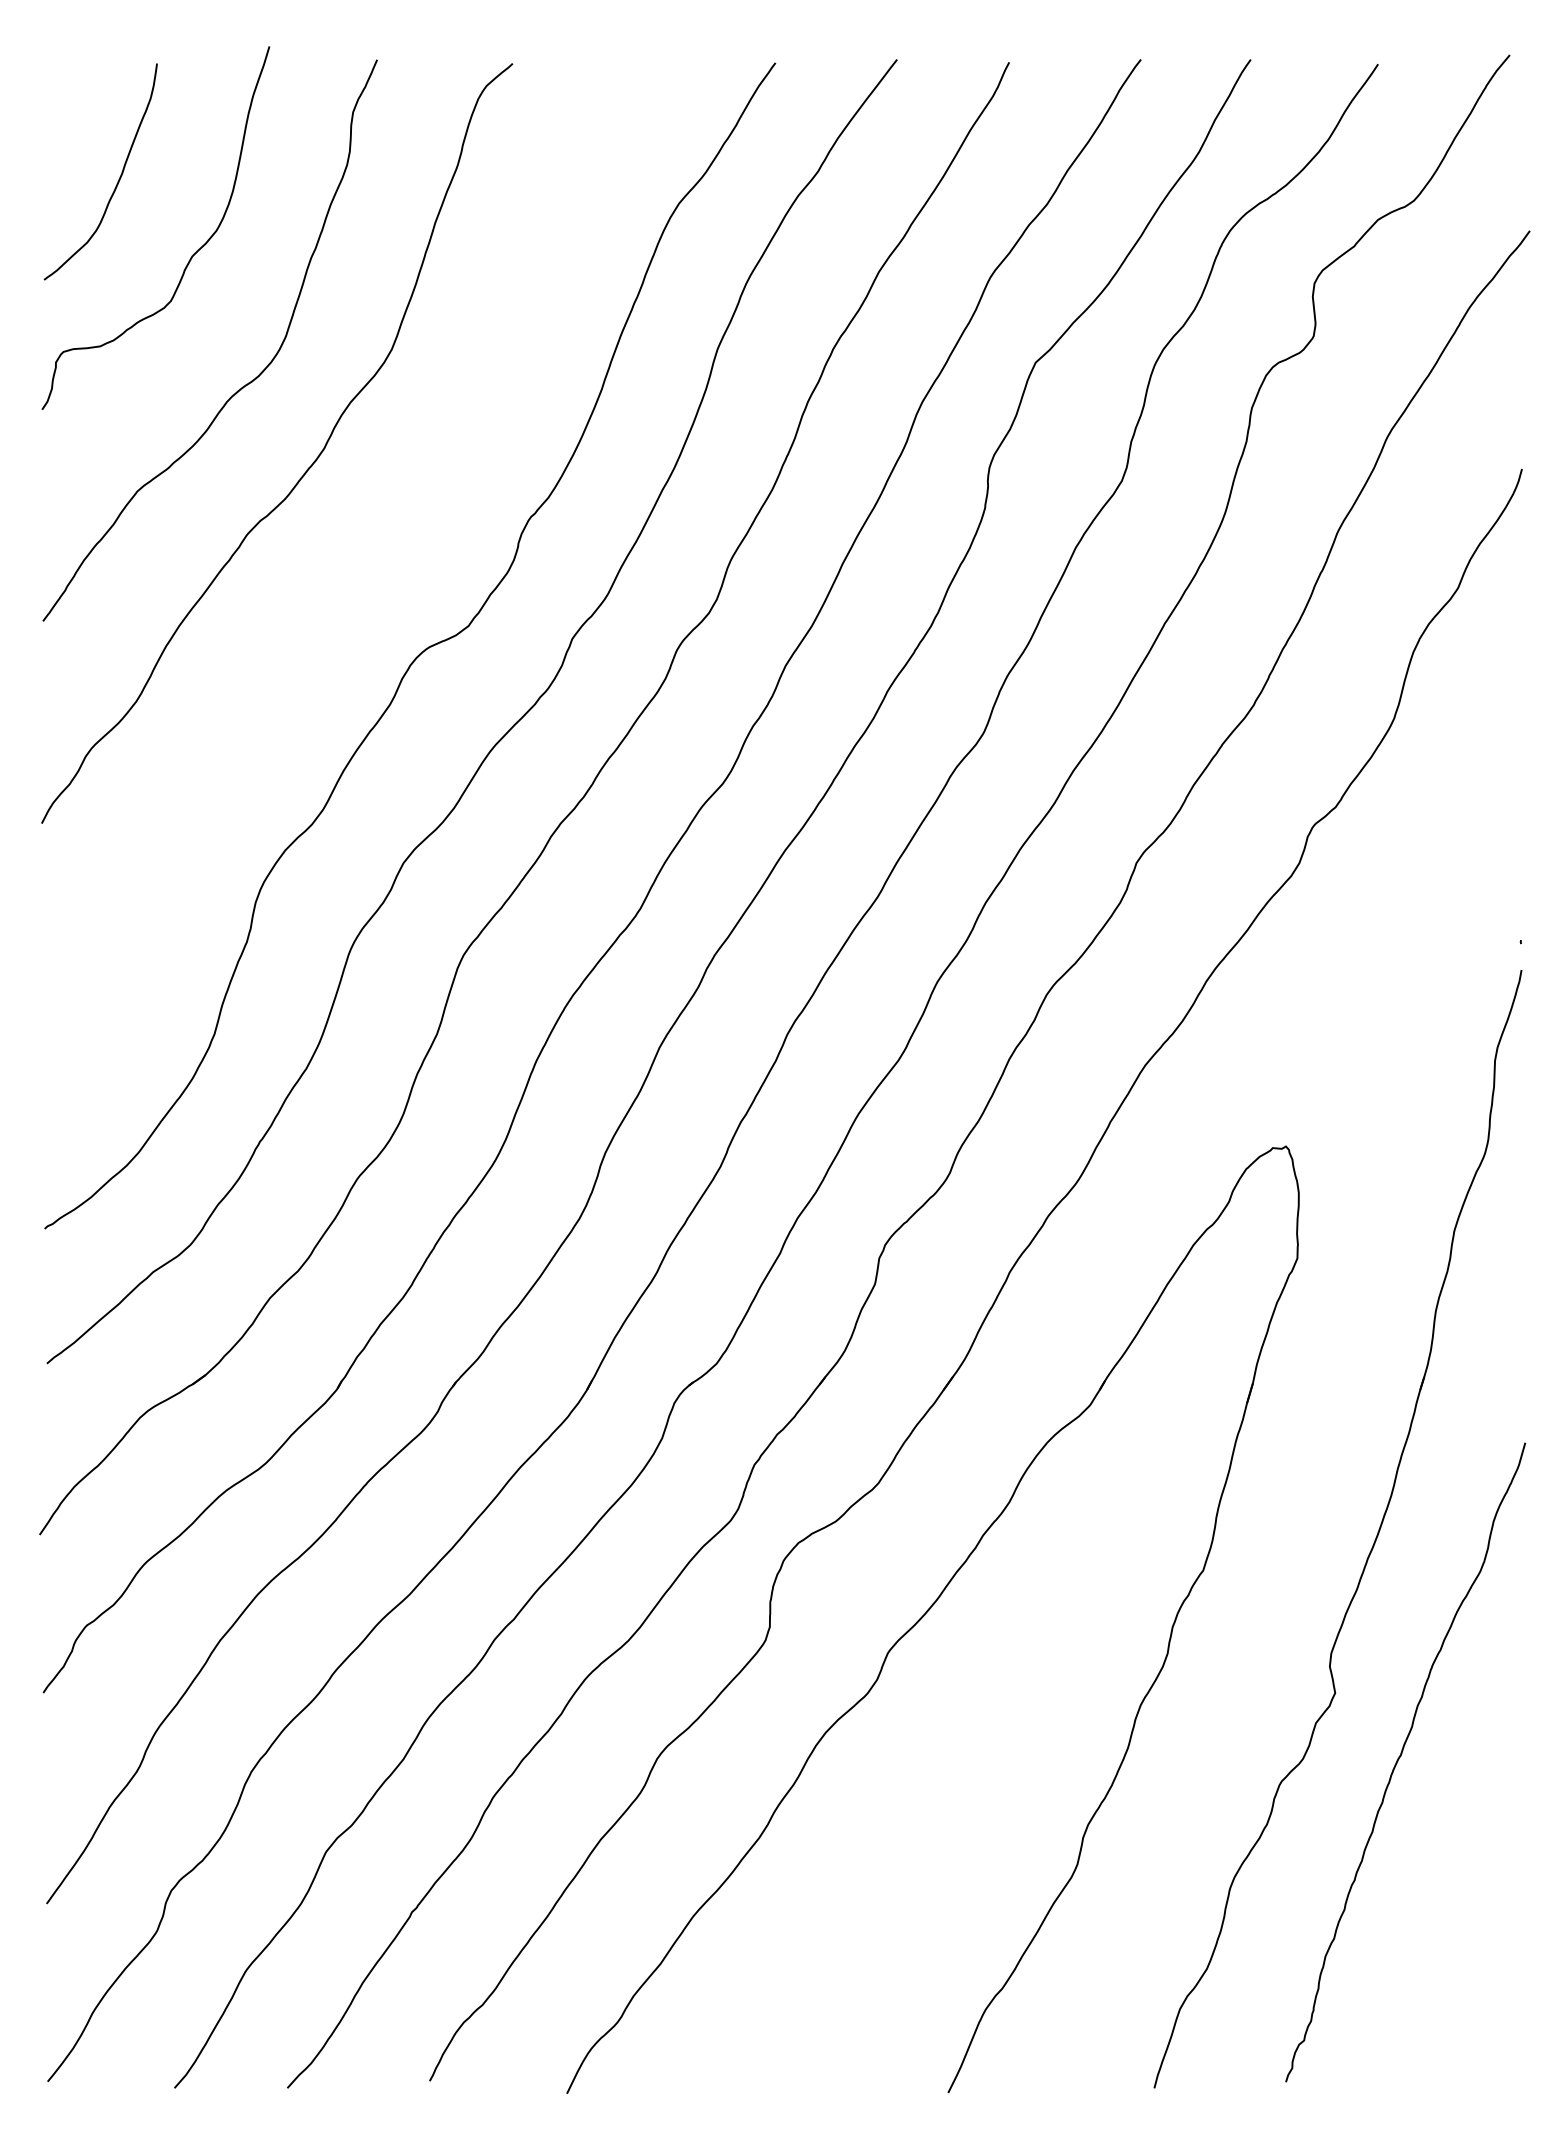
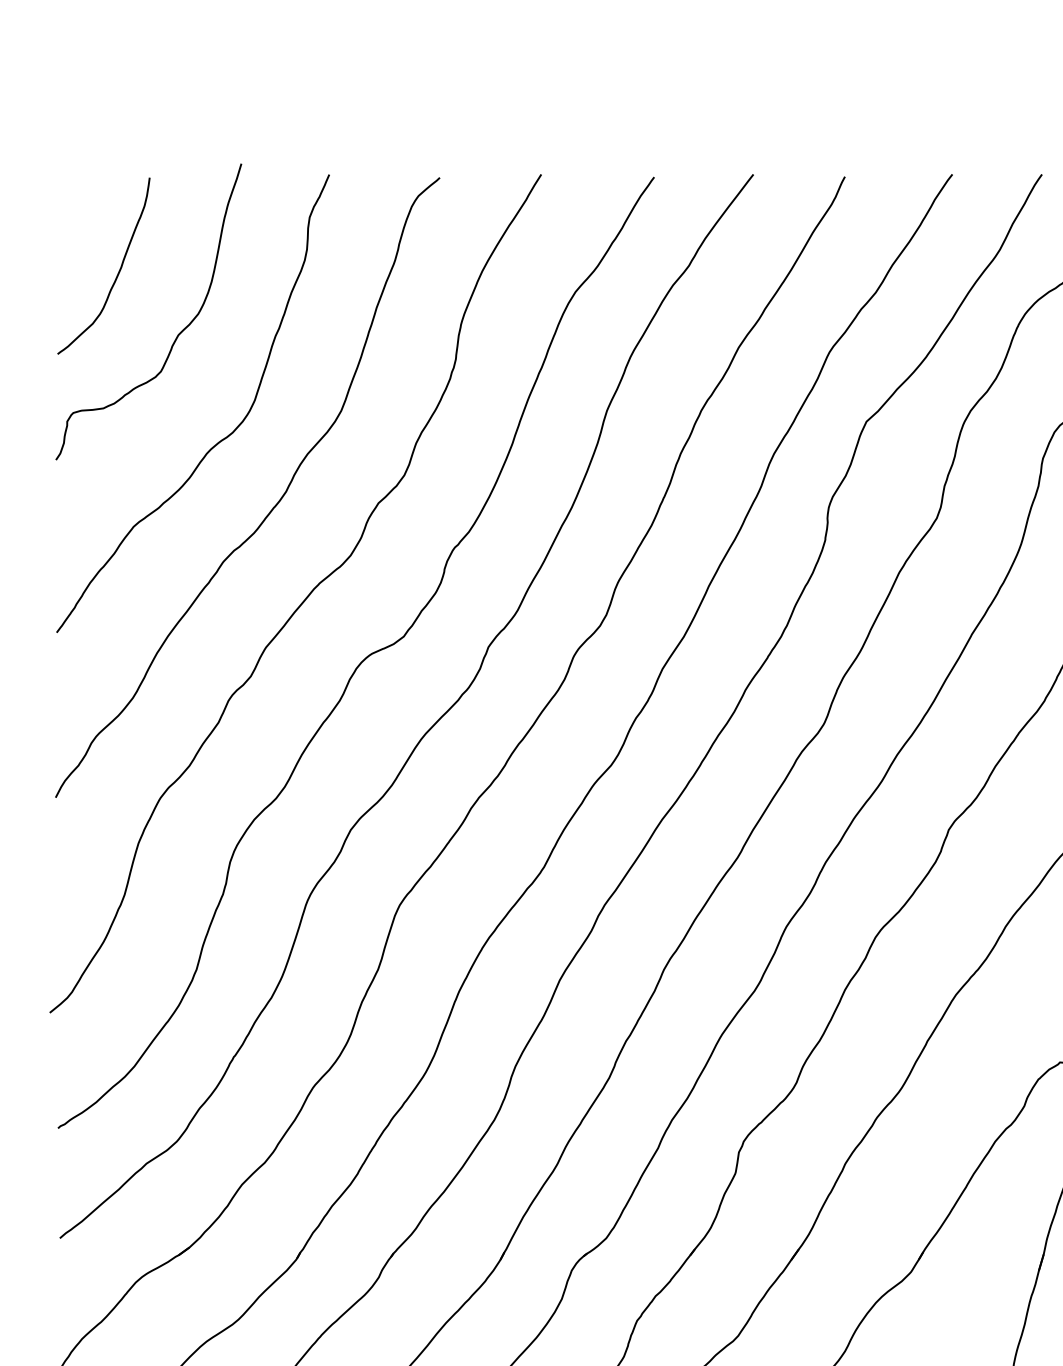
curve: (346, 580) -> (304, 599), added

